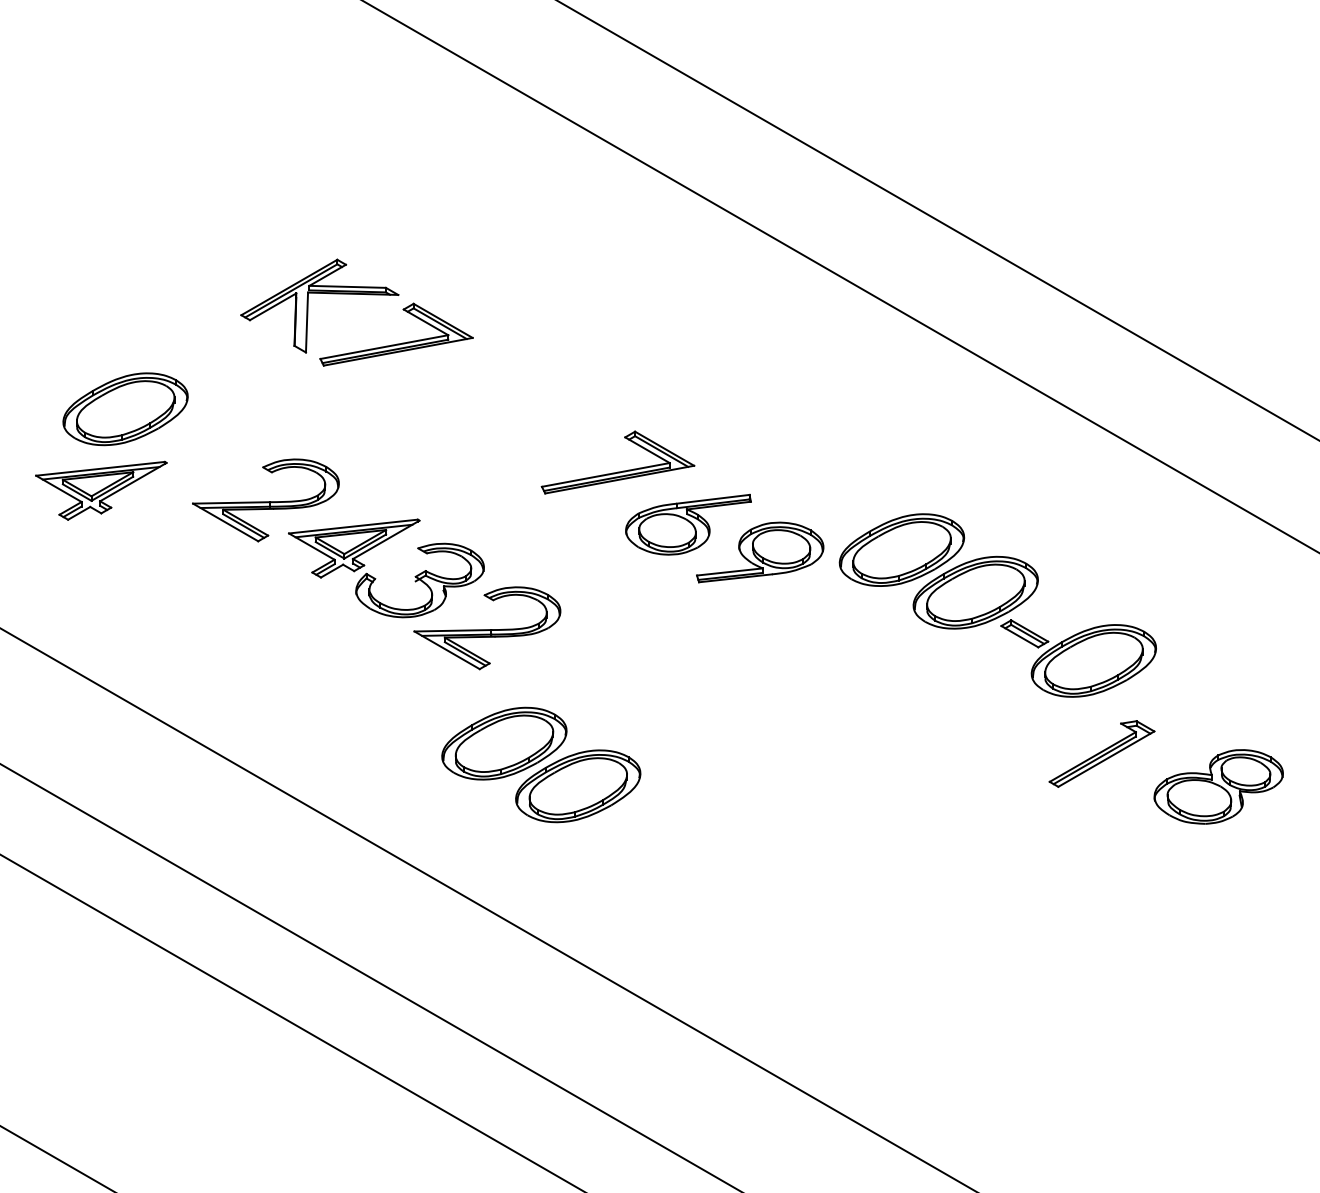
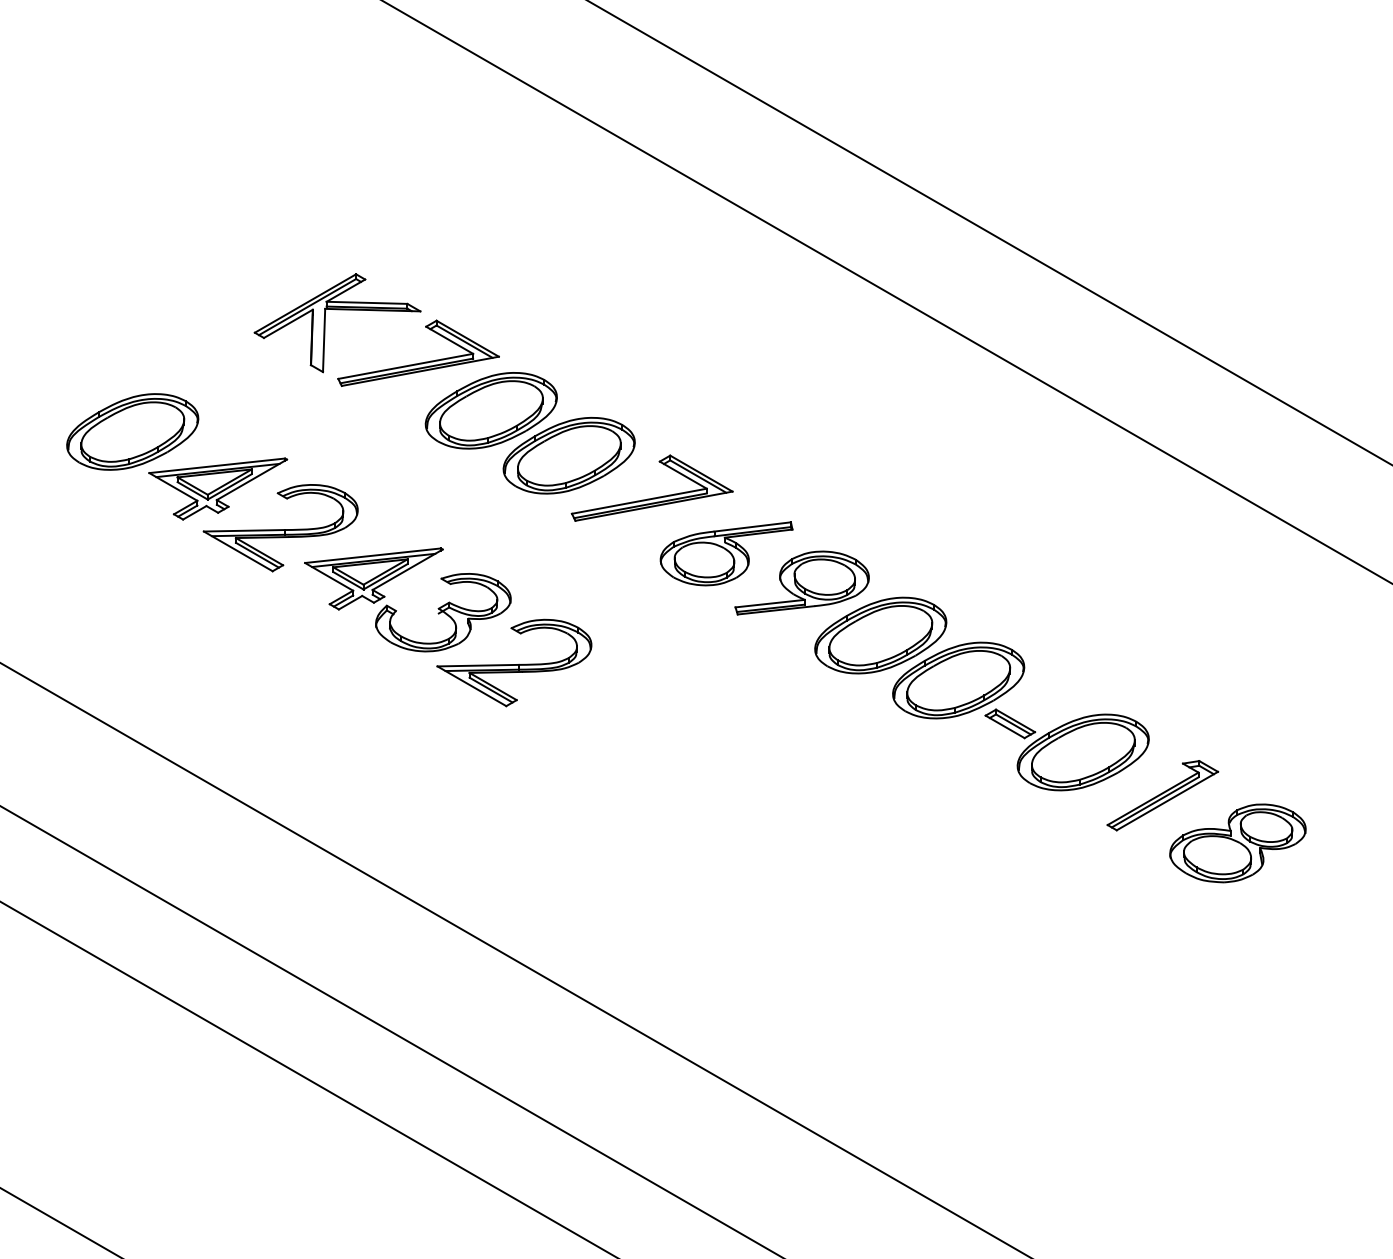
part: (101, 490) -> (218, 488), moved
part: (997, 605) -> (981, 693), moved
part: (540, 765) -> (529, 433), moved
part: (1218, 787) -> (1237, 843), moved

